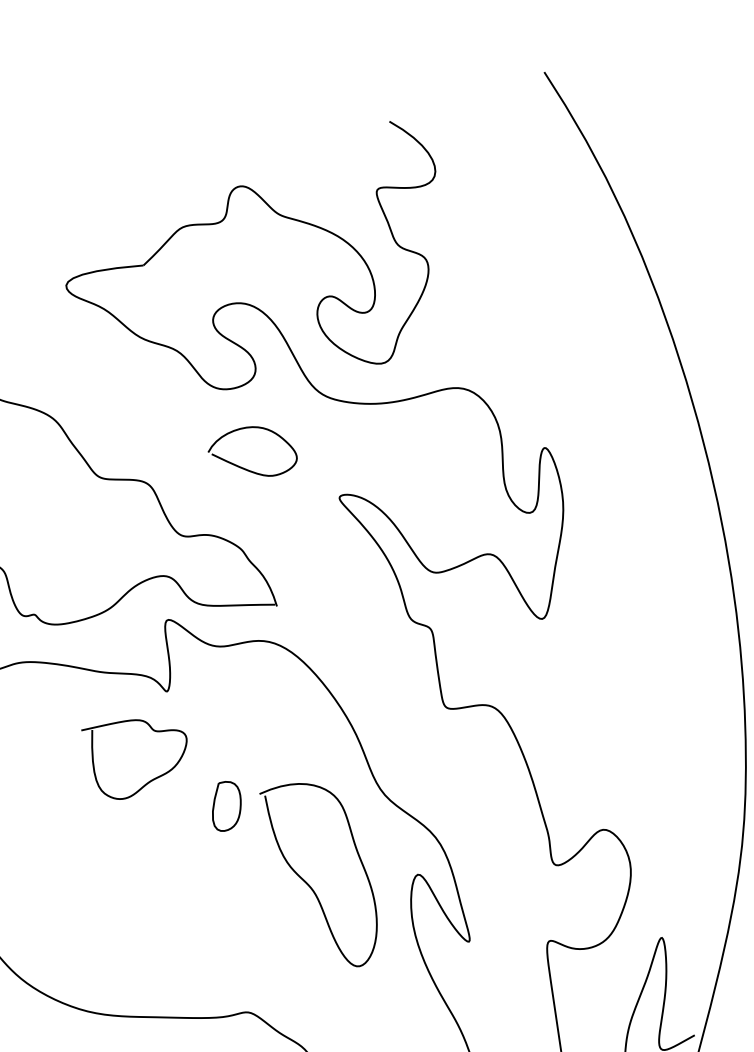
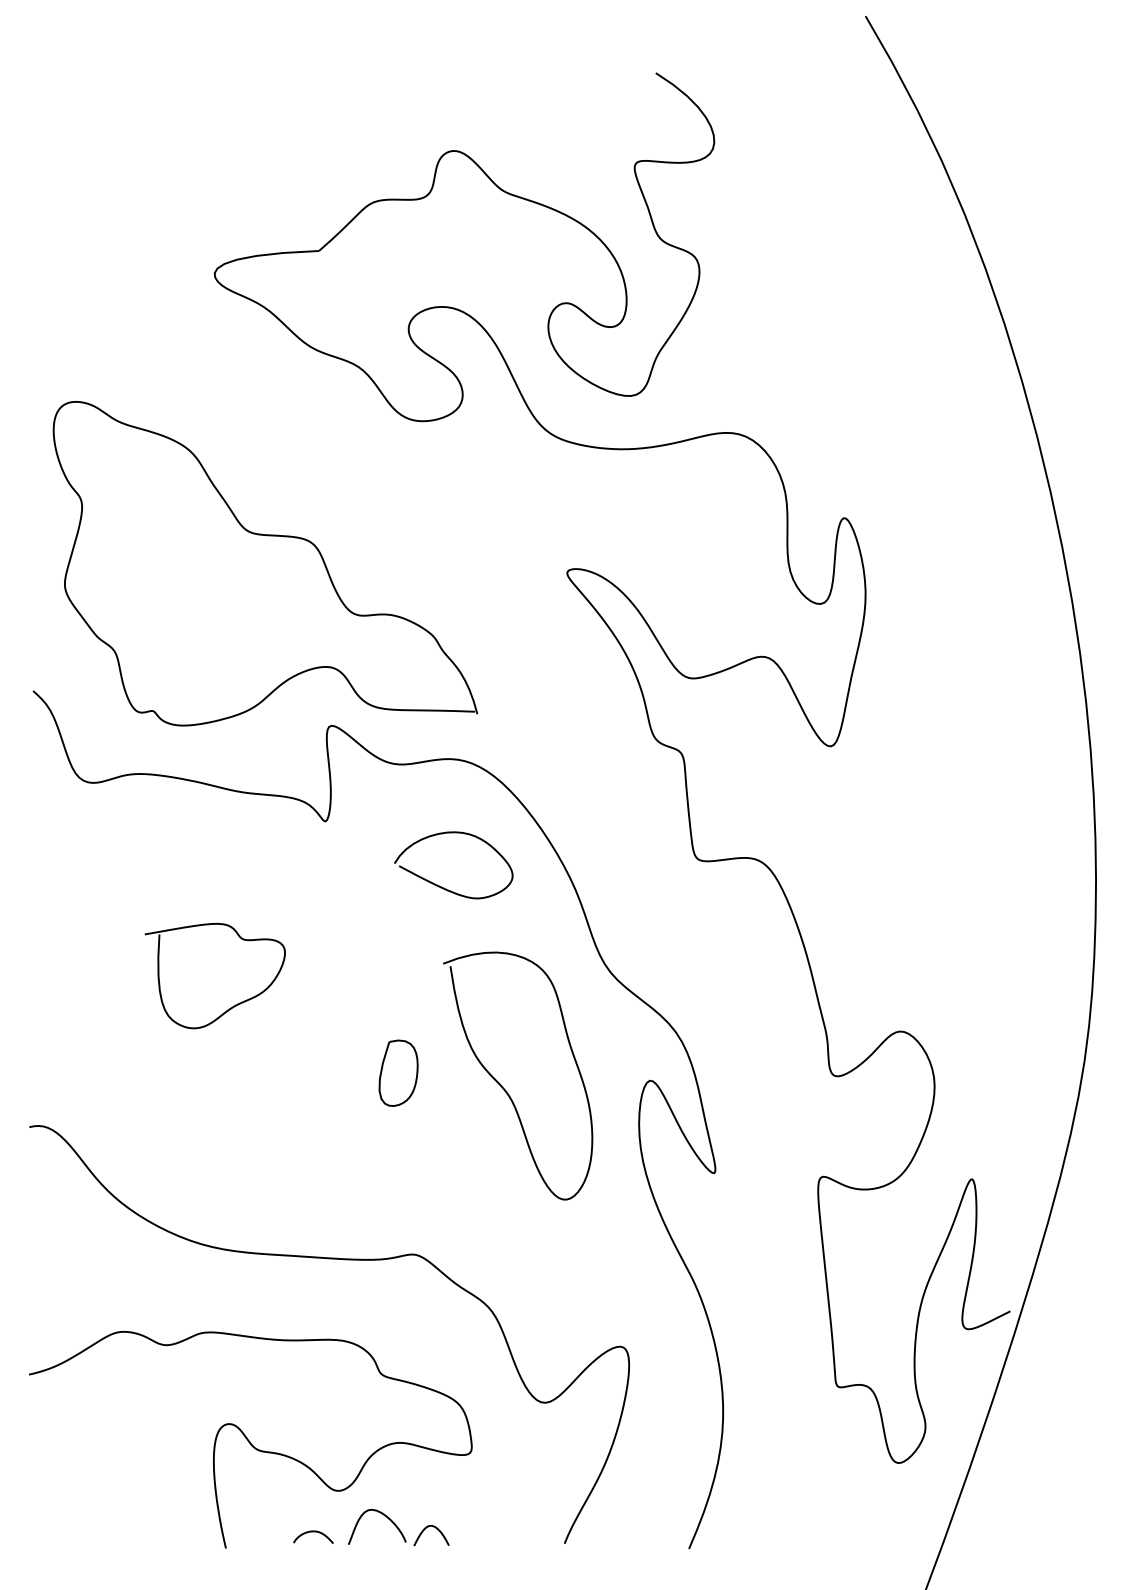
curve: (246, 468) -> (444, 887), moved
curve: (149, 780) -> (233, 1005), moved
part: (226, 805) -> (398, 1072), moved

